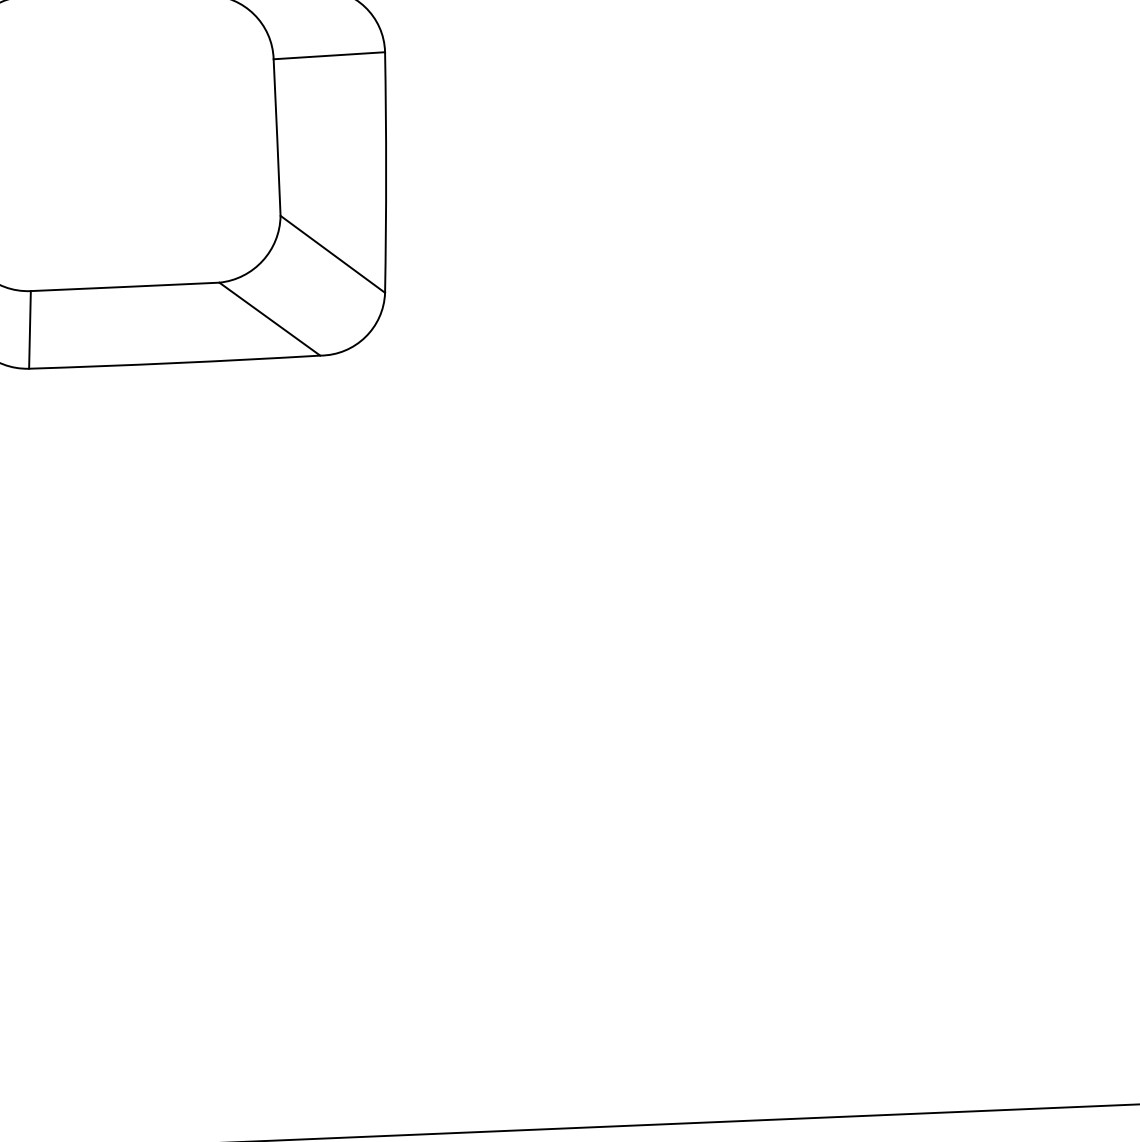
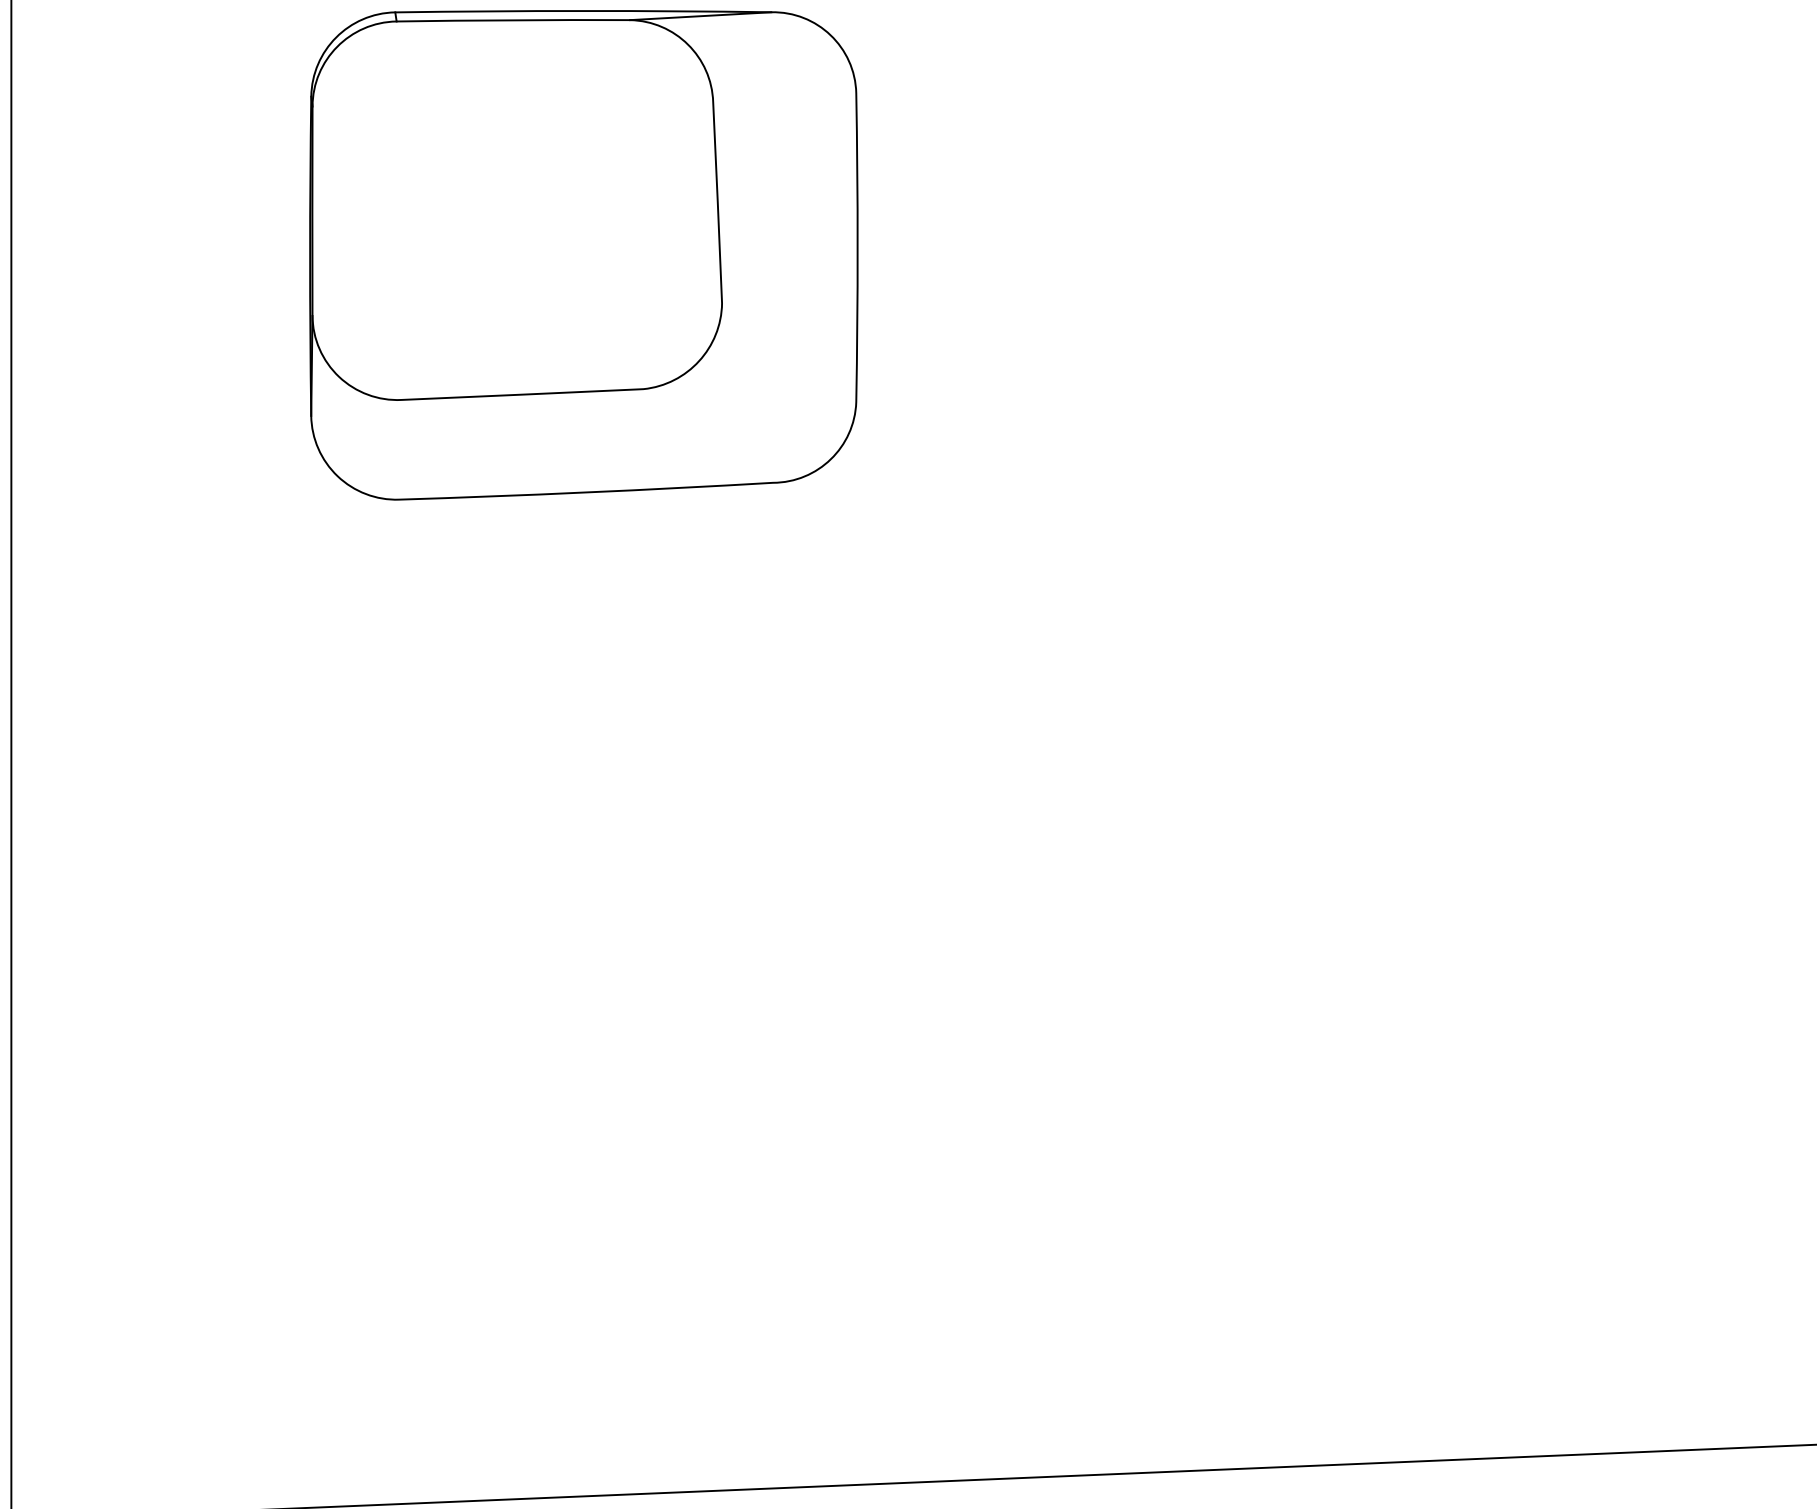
line: (329, 55) -> (784, 97), removed
line: (333, 254) -> (789, 352), removed
line: (270, 318) -> (708, 435), removed
line: (30, 329) -> (400, 449), removed

